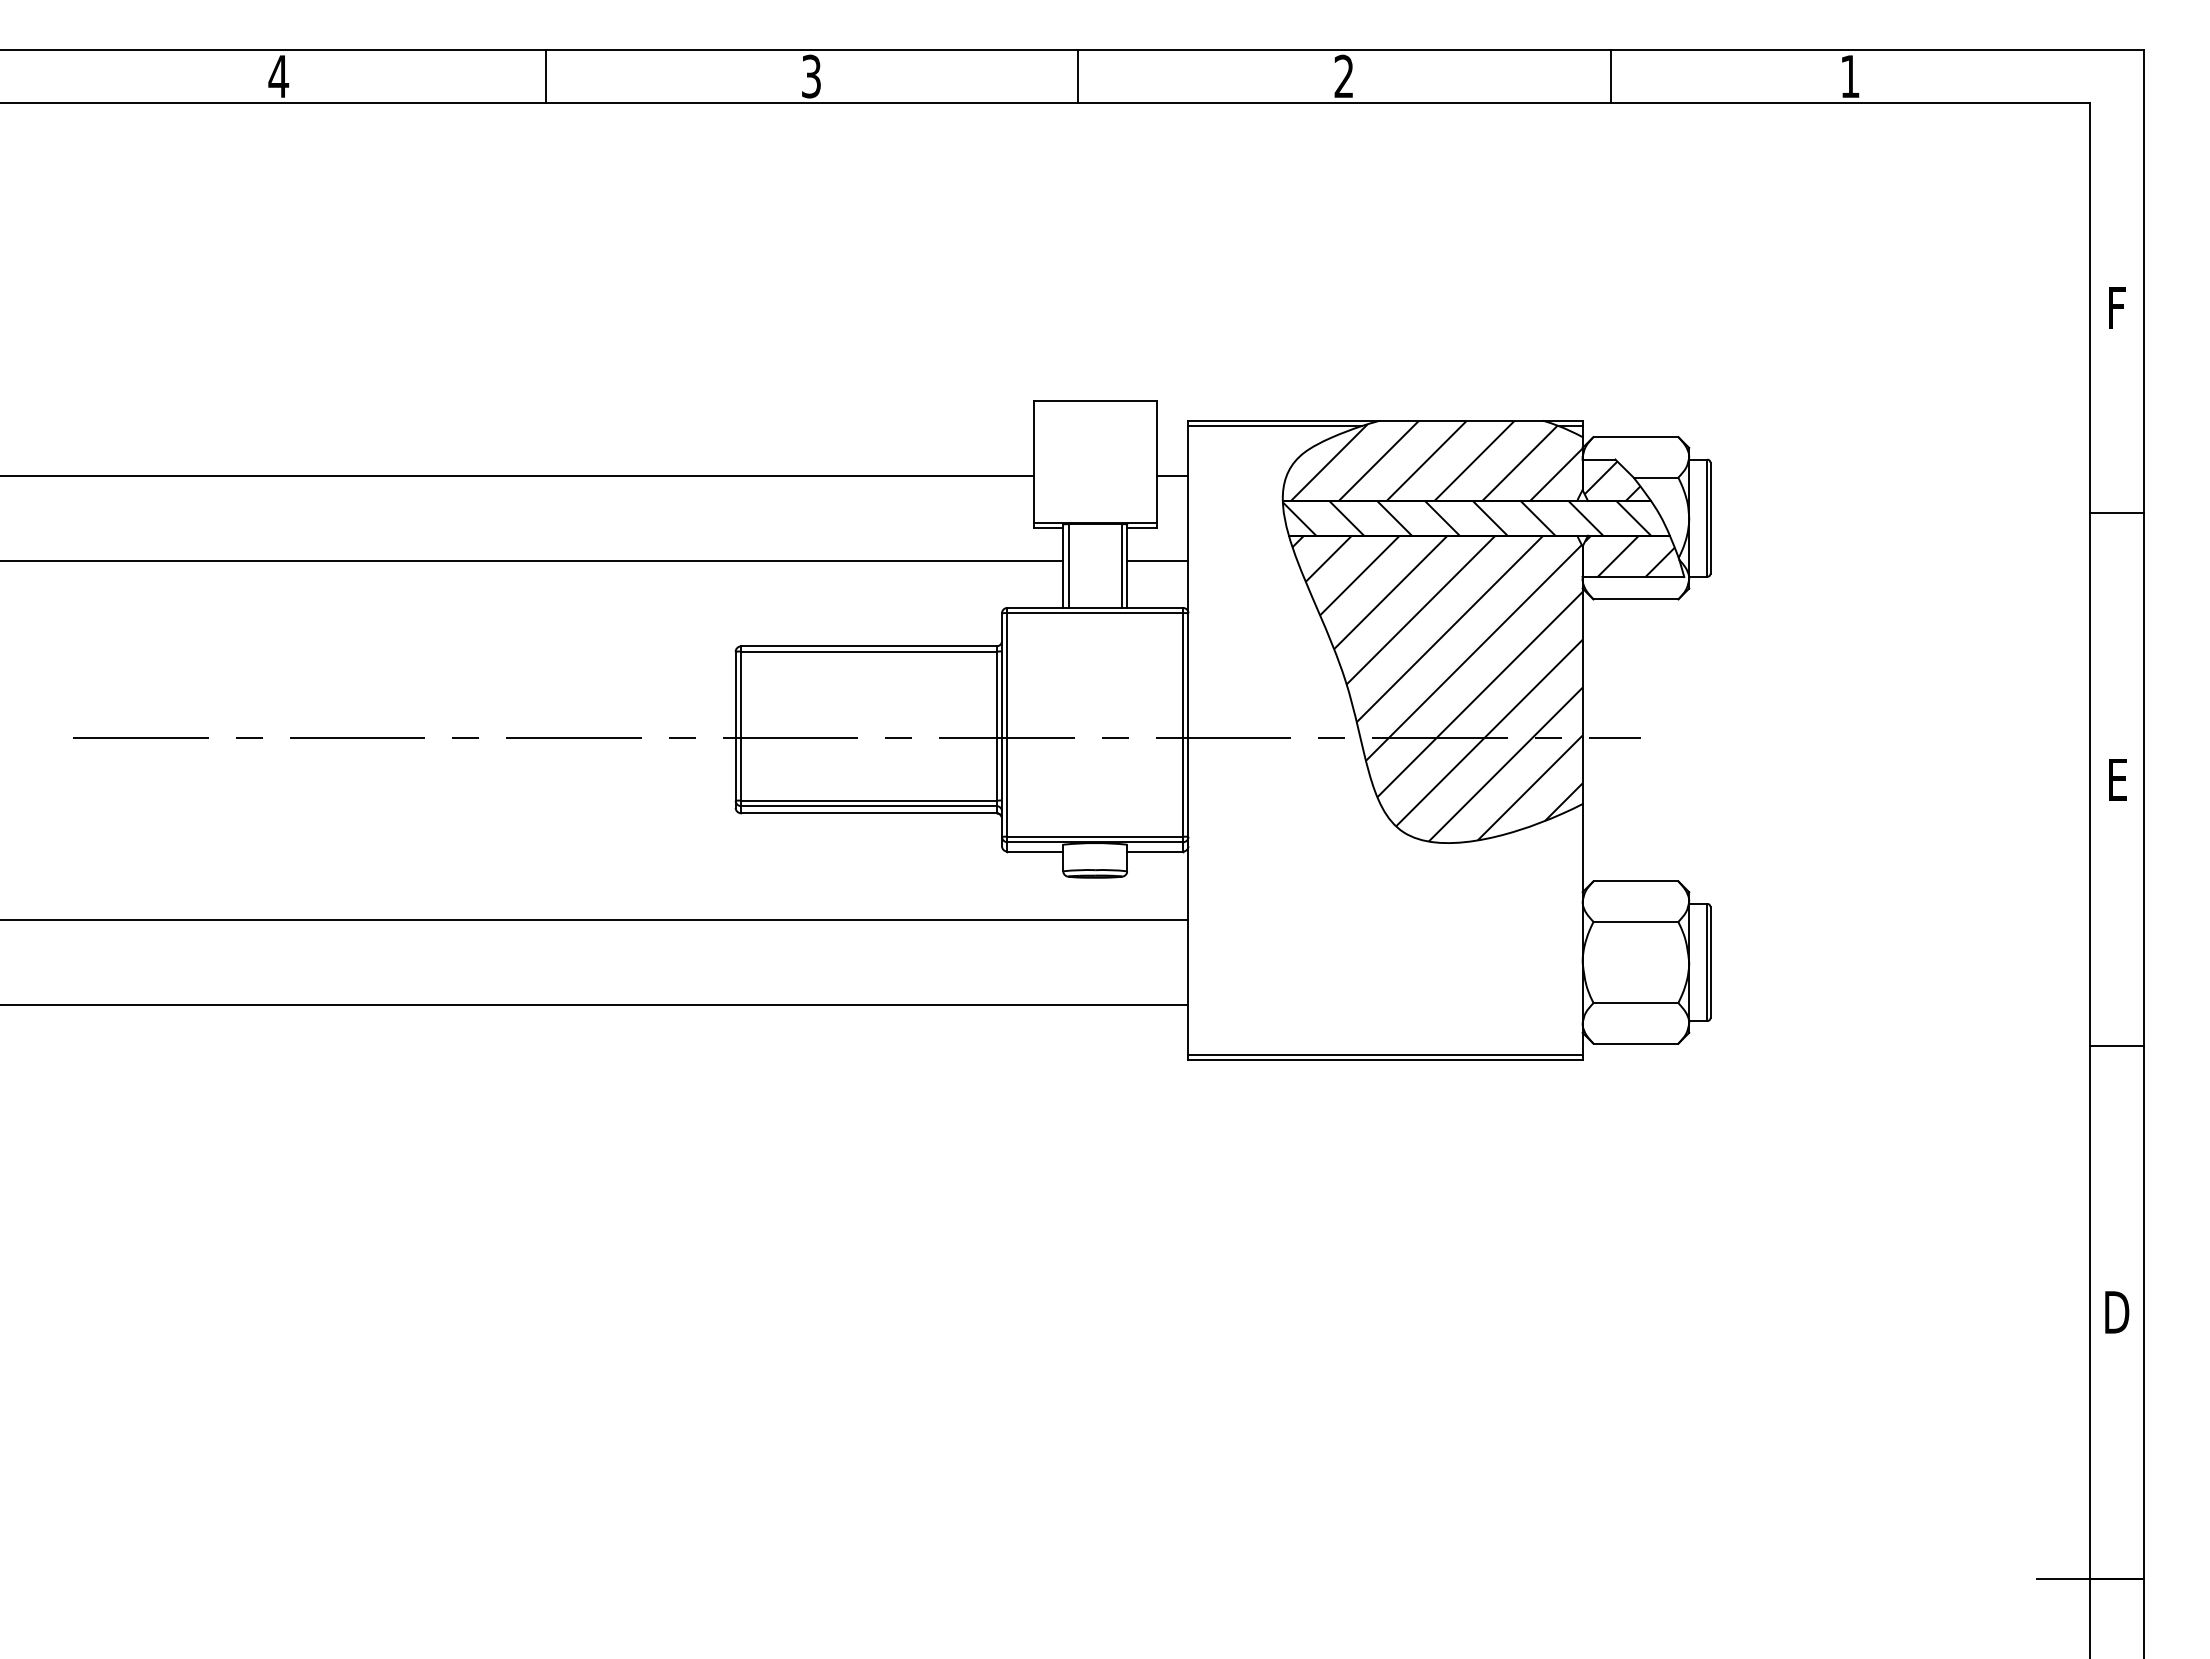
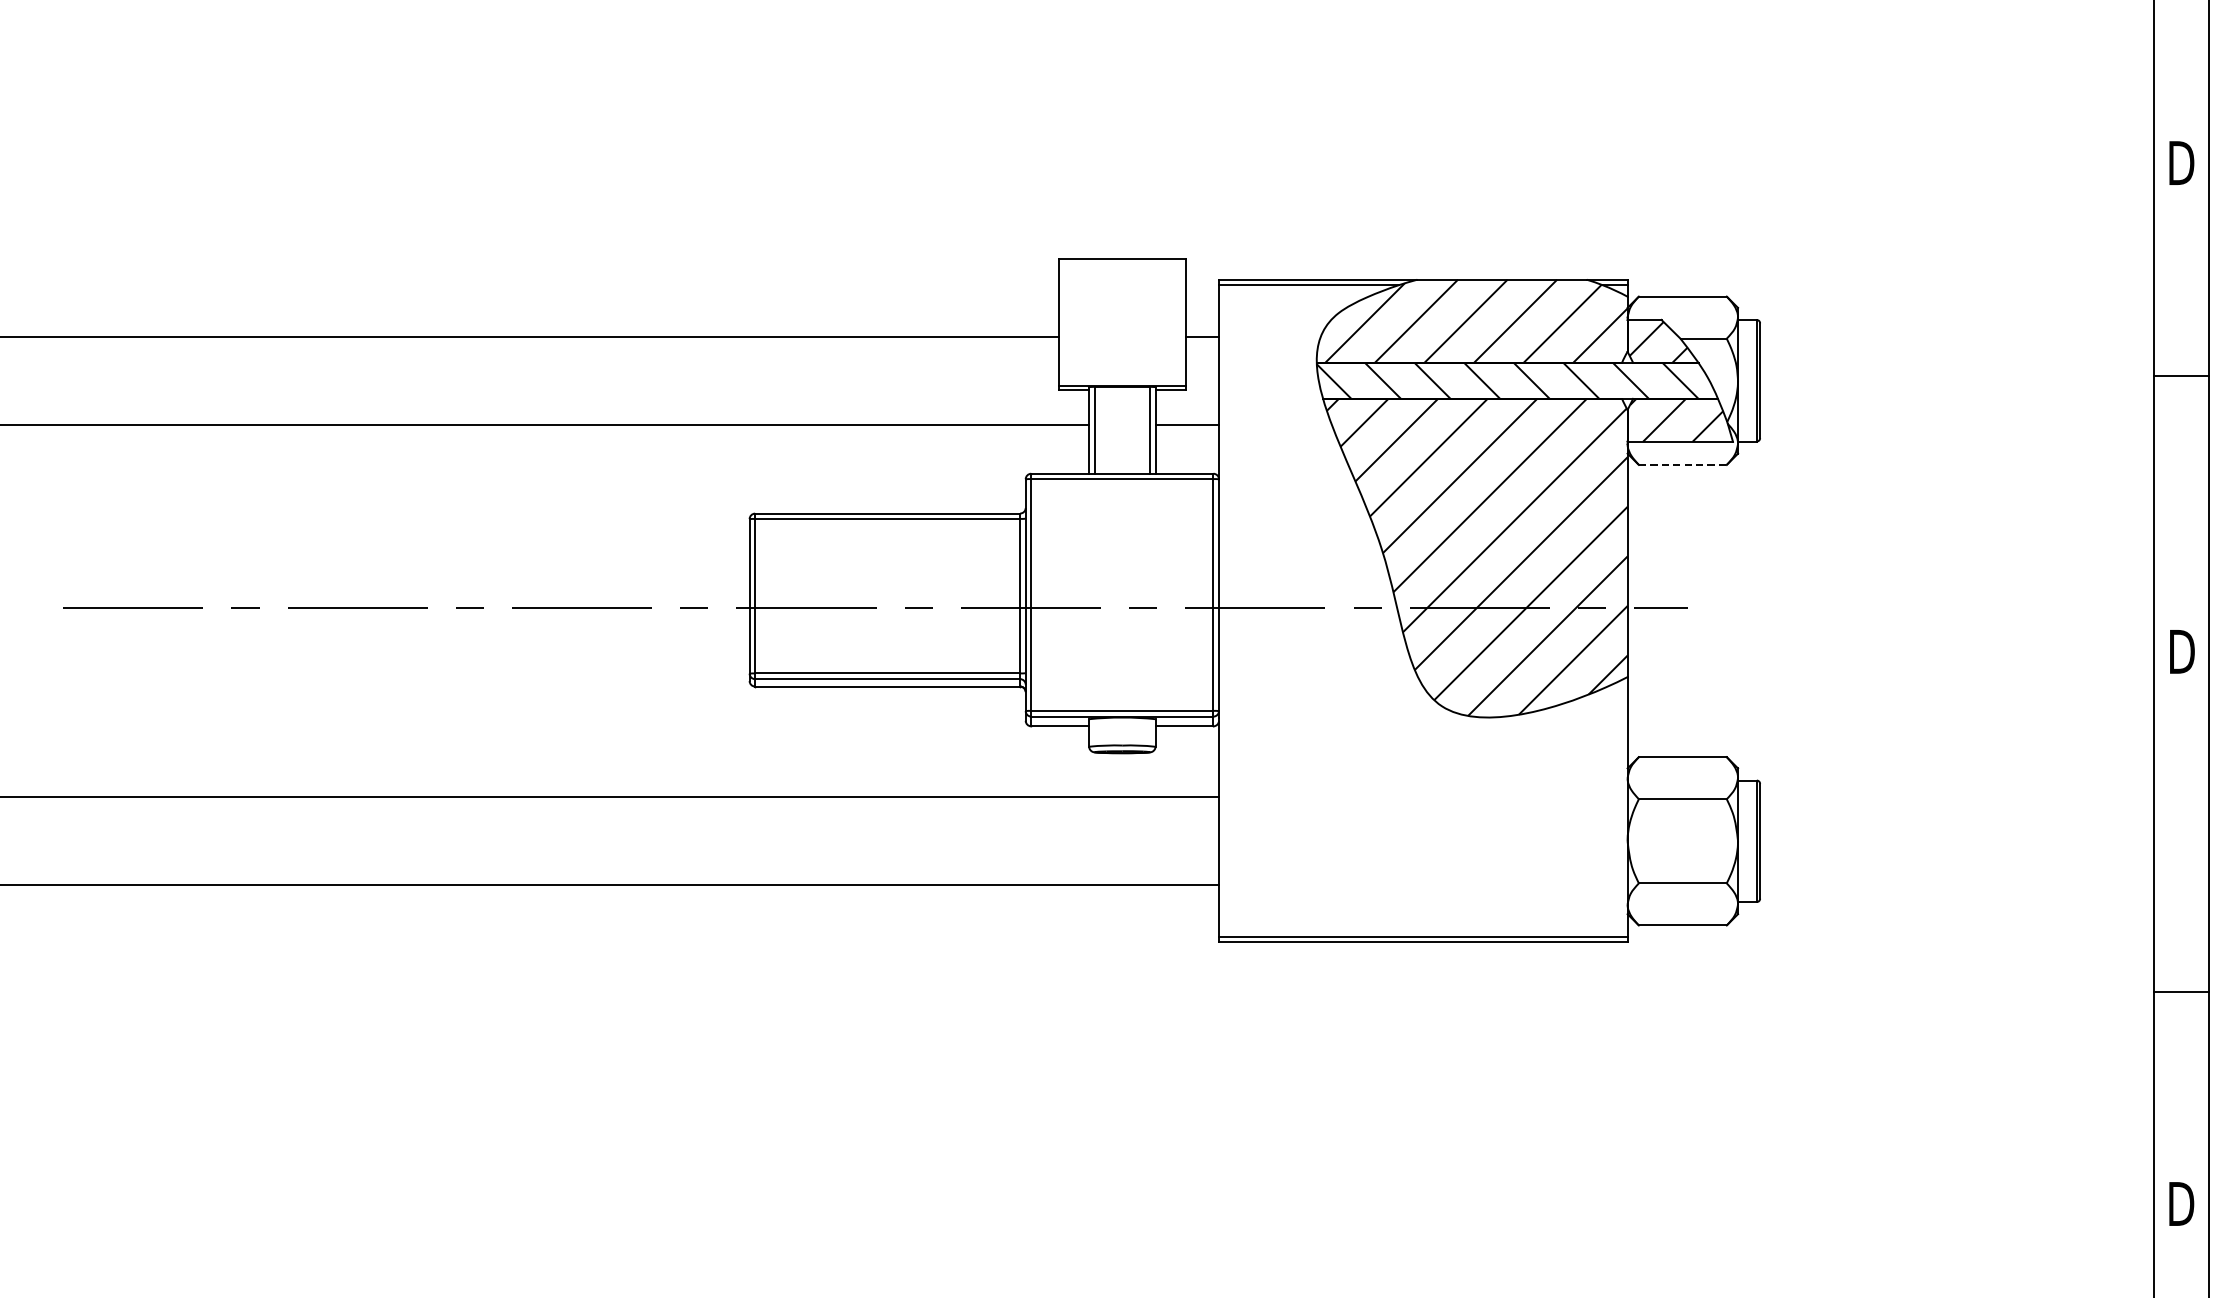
text: (2117, 308) -> (2182, 163), F -> D
line: (1636, 599) -> (1683, 465), solid -> dashed
text: (2117, 779) -> (2182, 651), E -> D
line: (2116, 1045) -> (2180, 991), moved

